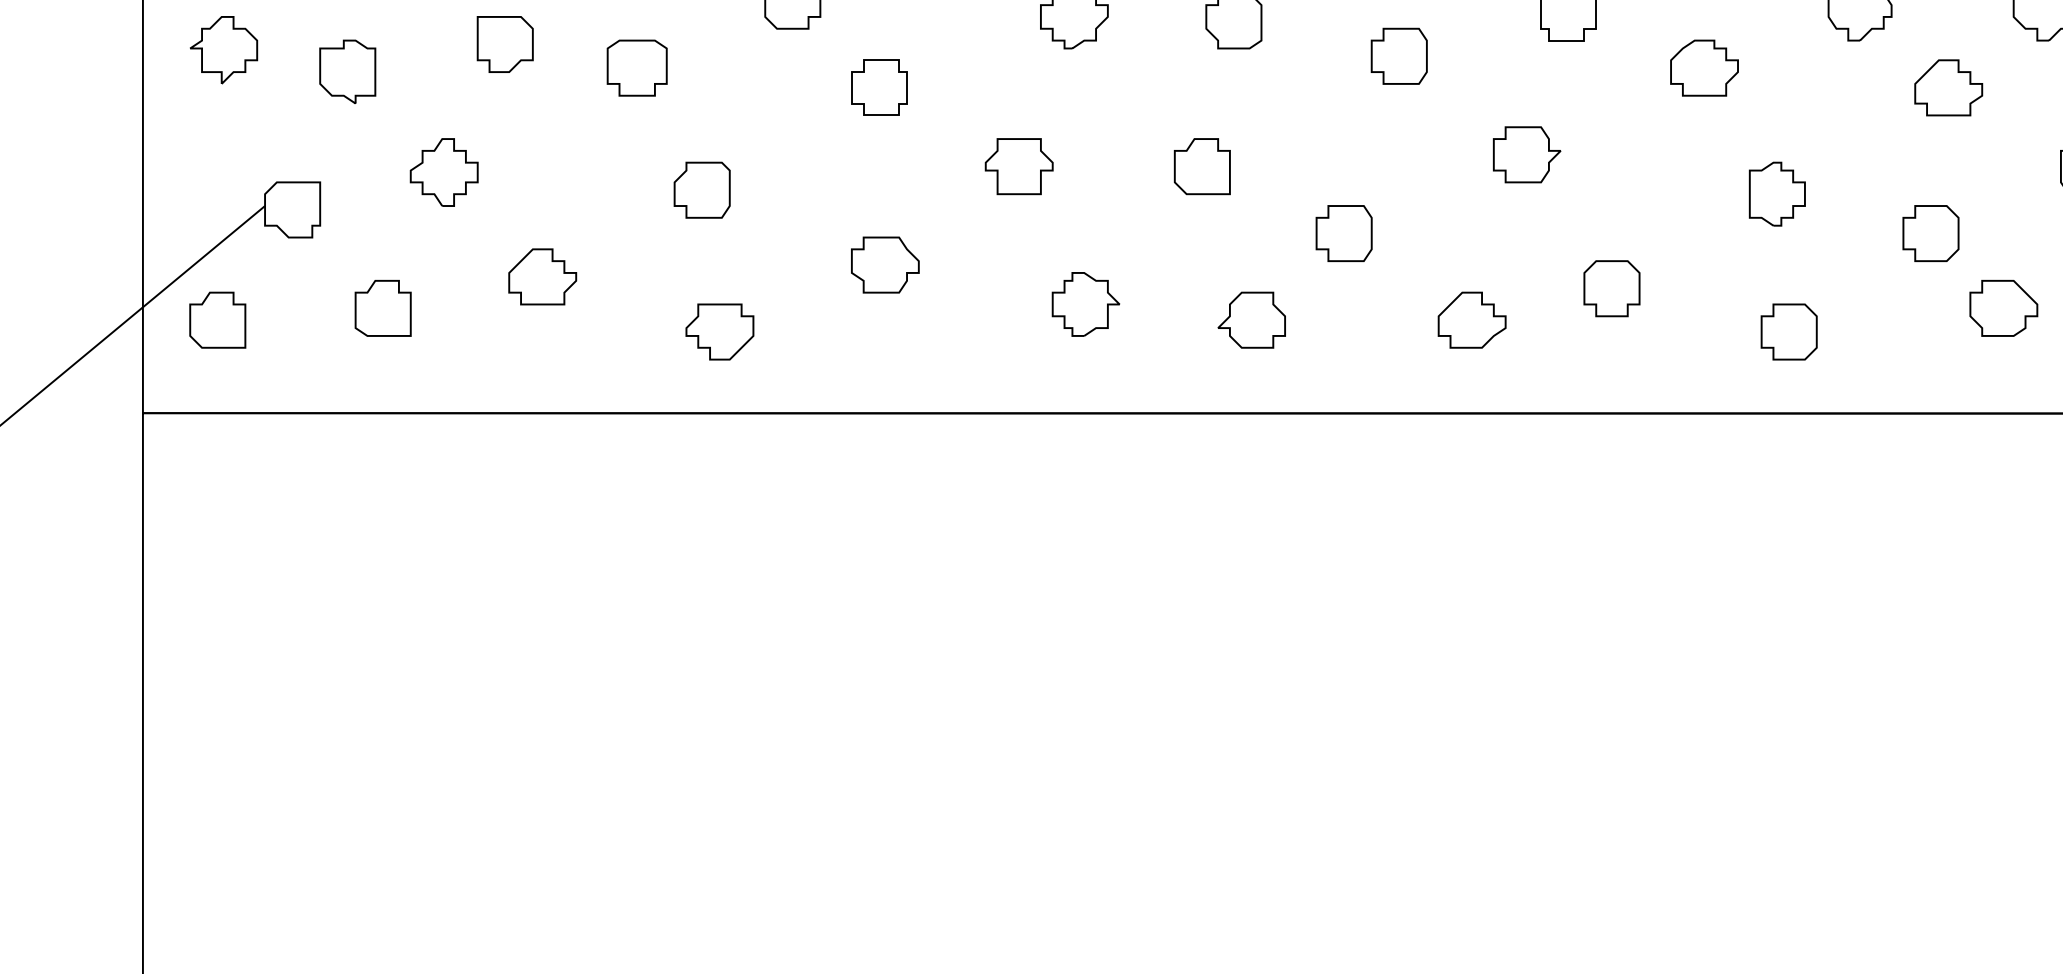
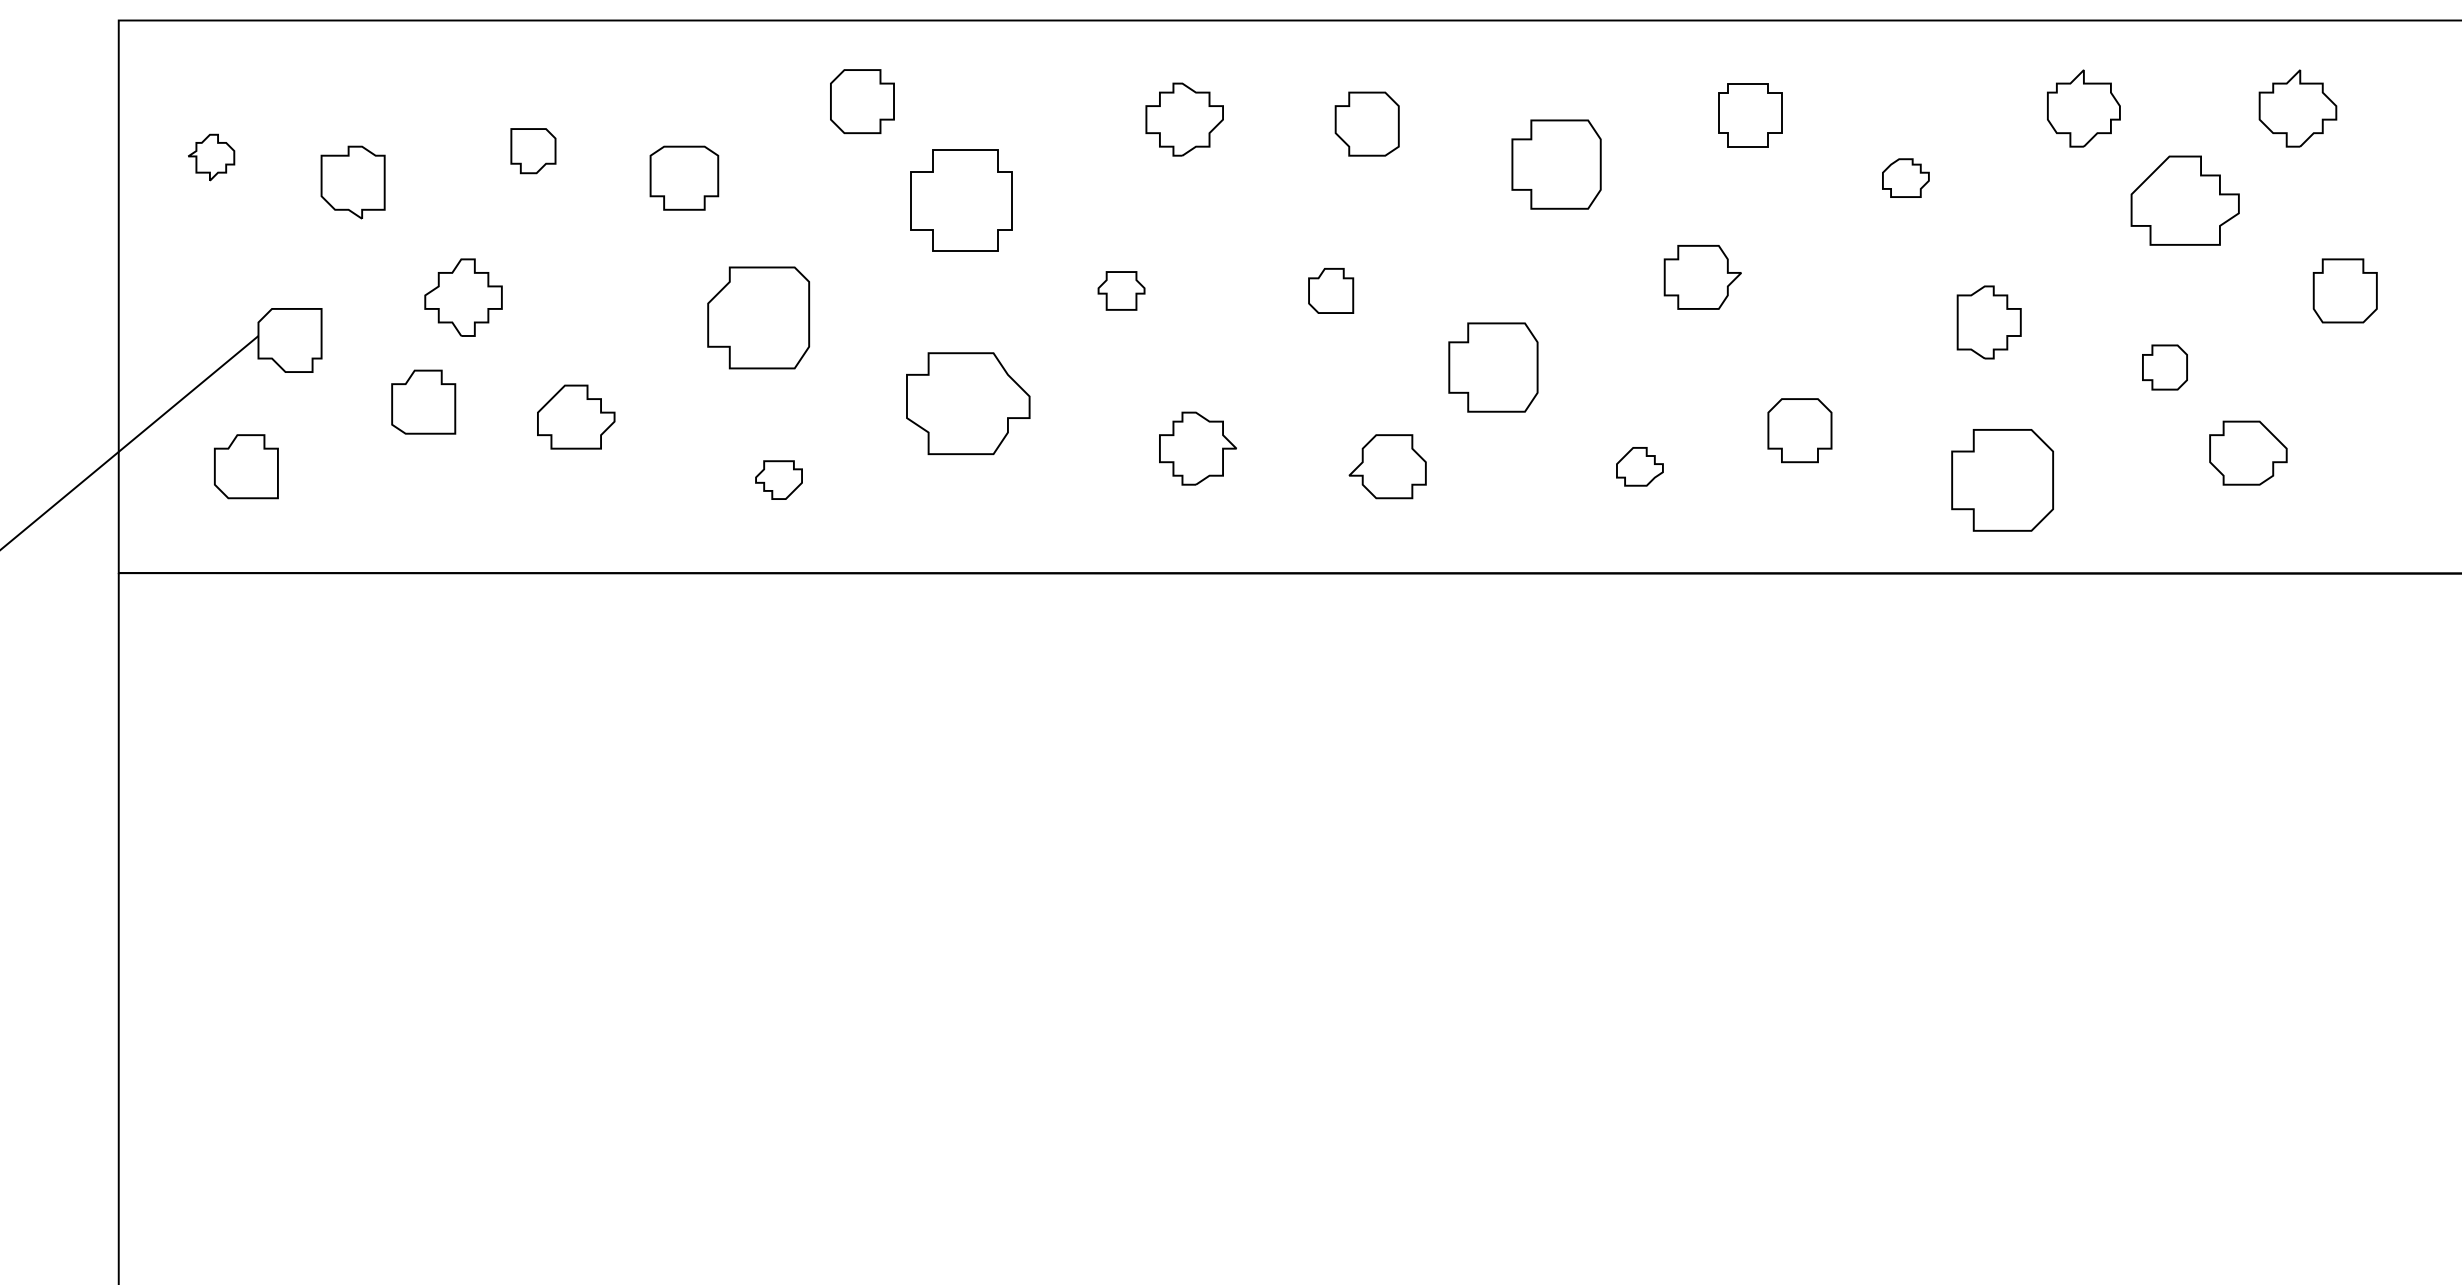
part: (505, 43) -> (533, 150), size x0.7
part: (223, 50) -> (211, 157), size x0.6
part: (1399, 56) -> (1556, 164), size x1.4
part: (1704, 67) -> (1905, 177), size x0.6
part: (879, 87) -> (961, 200), size x1.6
part: (1948, 87) -> (2185, 200), size x1.4
part: (1019, 166) -> (1121, 290), size x0.6
part: (1201, 166) -> (1330, 290), size x0.7
part: (701, 189) -> (758, 317), size x1.6
part: (1344, 233) -> (1493, 367), size x1.4
part: (1930, 233) -> (2164, 367), size x0.7
part: (885, 264) -> (968, 403), size x1.6
part: (383, 307) -> (423, 401), moved
part: (217, 320) -> (246, 466), moved
part: (1471, 320) -> (1639, 466), size x0.6
part: (719, 331) -> (778, 479), size x0.6
part: (1788, 331) -> (2002, 479), size x1.6

